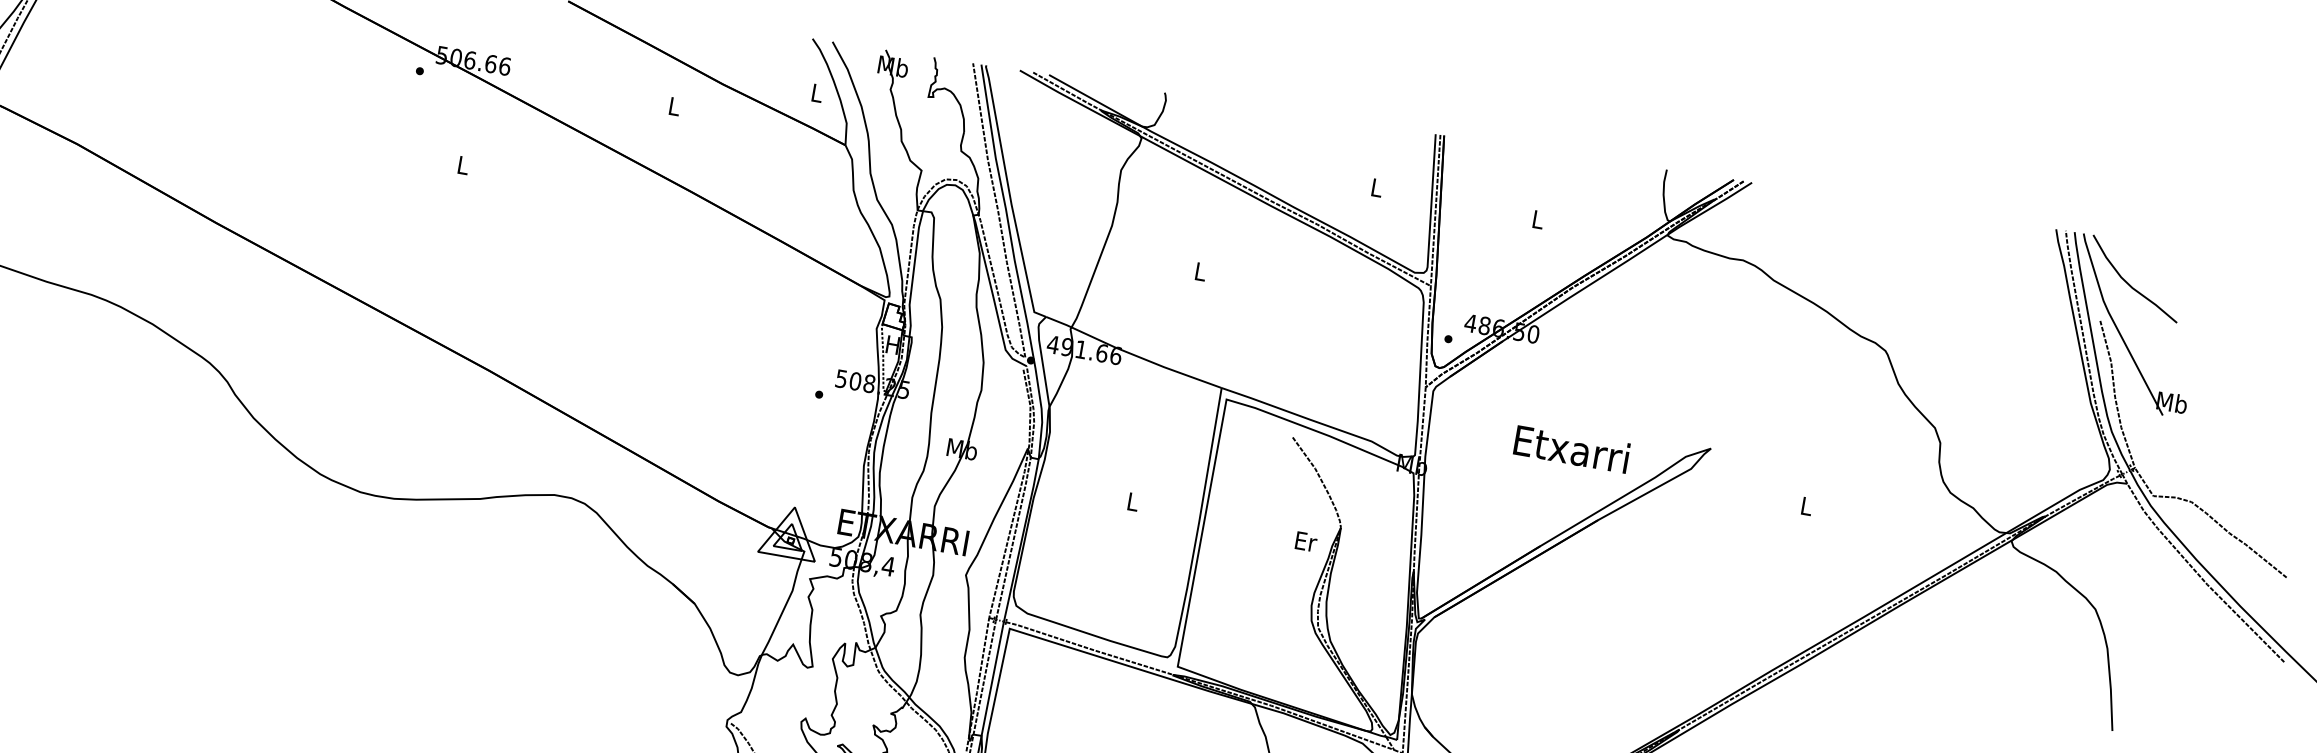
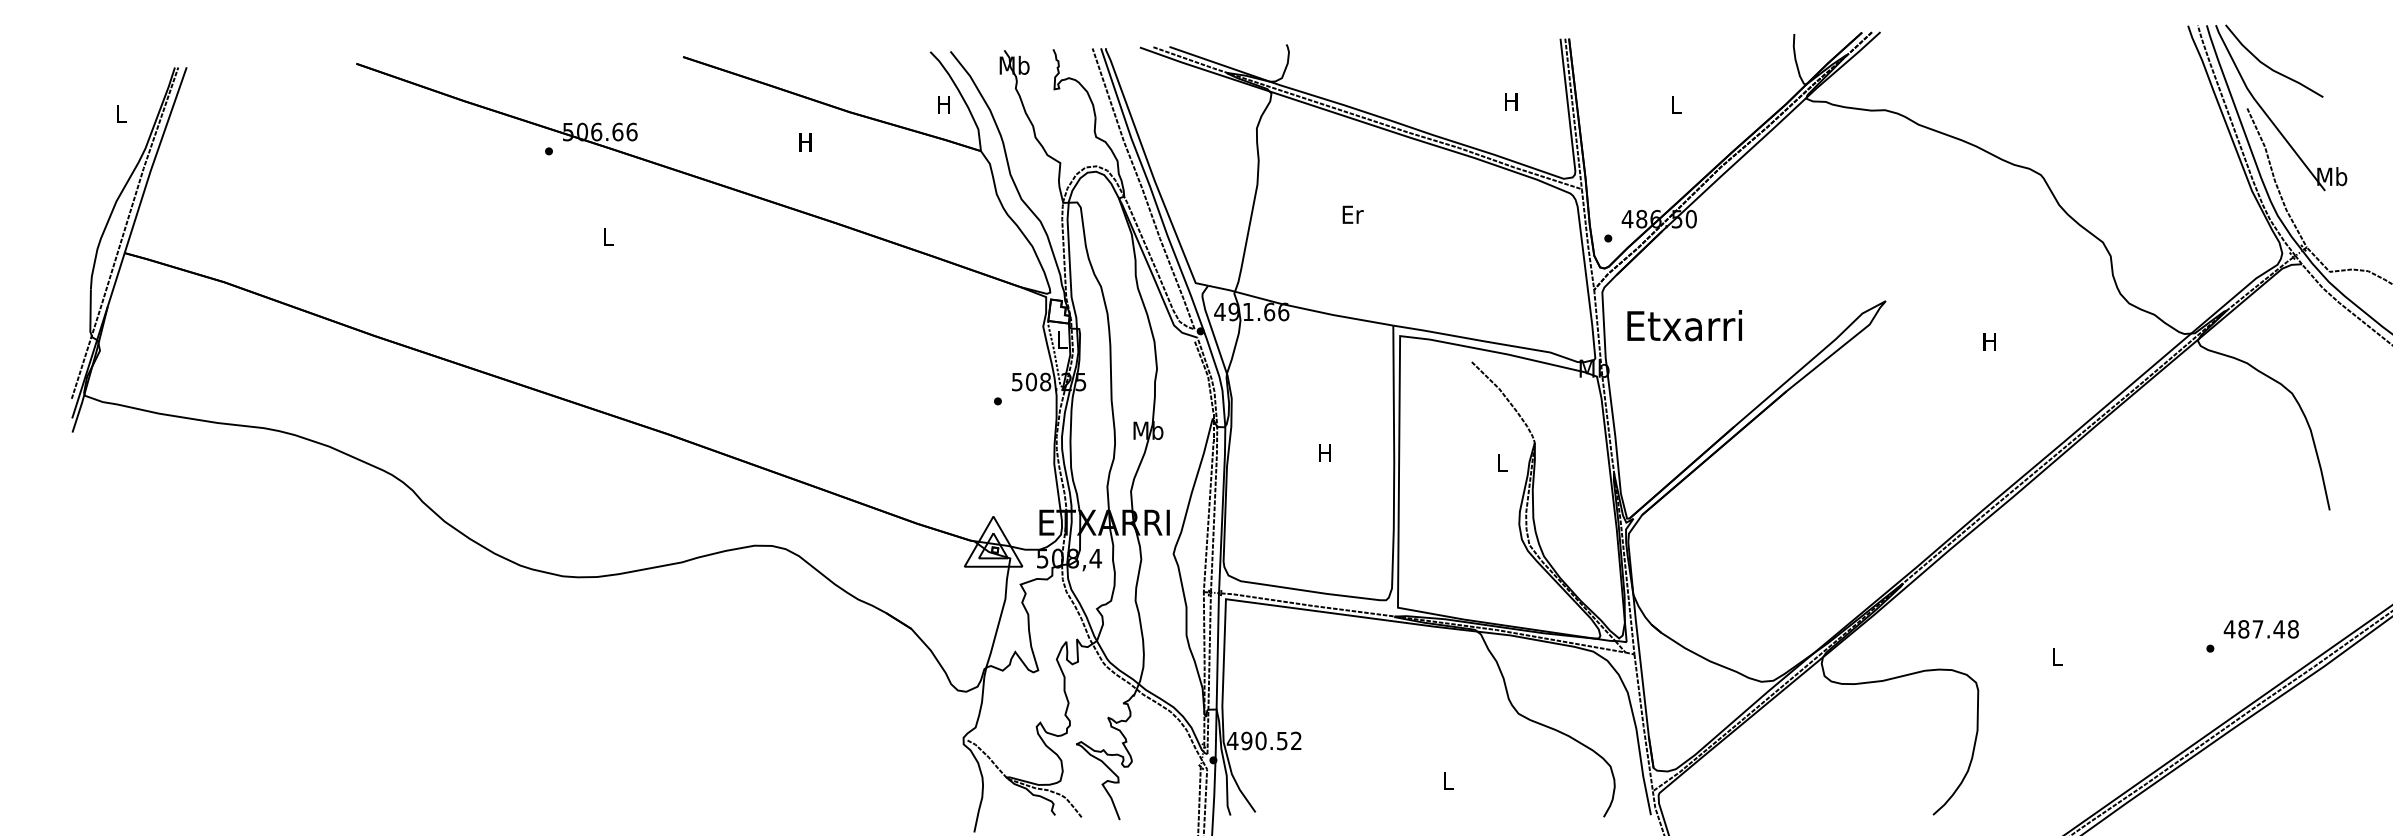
text: (816, 92) -> (943, 104), L -> H
text: (674, 106) -> (805, 142), L -> H
text: (1376, 187) -> (1511, 101), L -> H
text: (1200, 271) -> (1352, 214), L -> Er
text: (892, 344) -> (1061, 339), H -> L
text: (1571, 448) -> (1684, 325), moved
text: (1132, 501) -> (1324, 452), L -> H
text: (1806, 506) -> (1989, 341), L -> H
text: (1305, 541) -> (1502, 462), Er -> L

